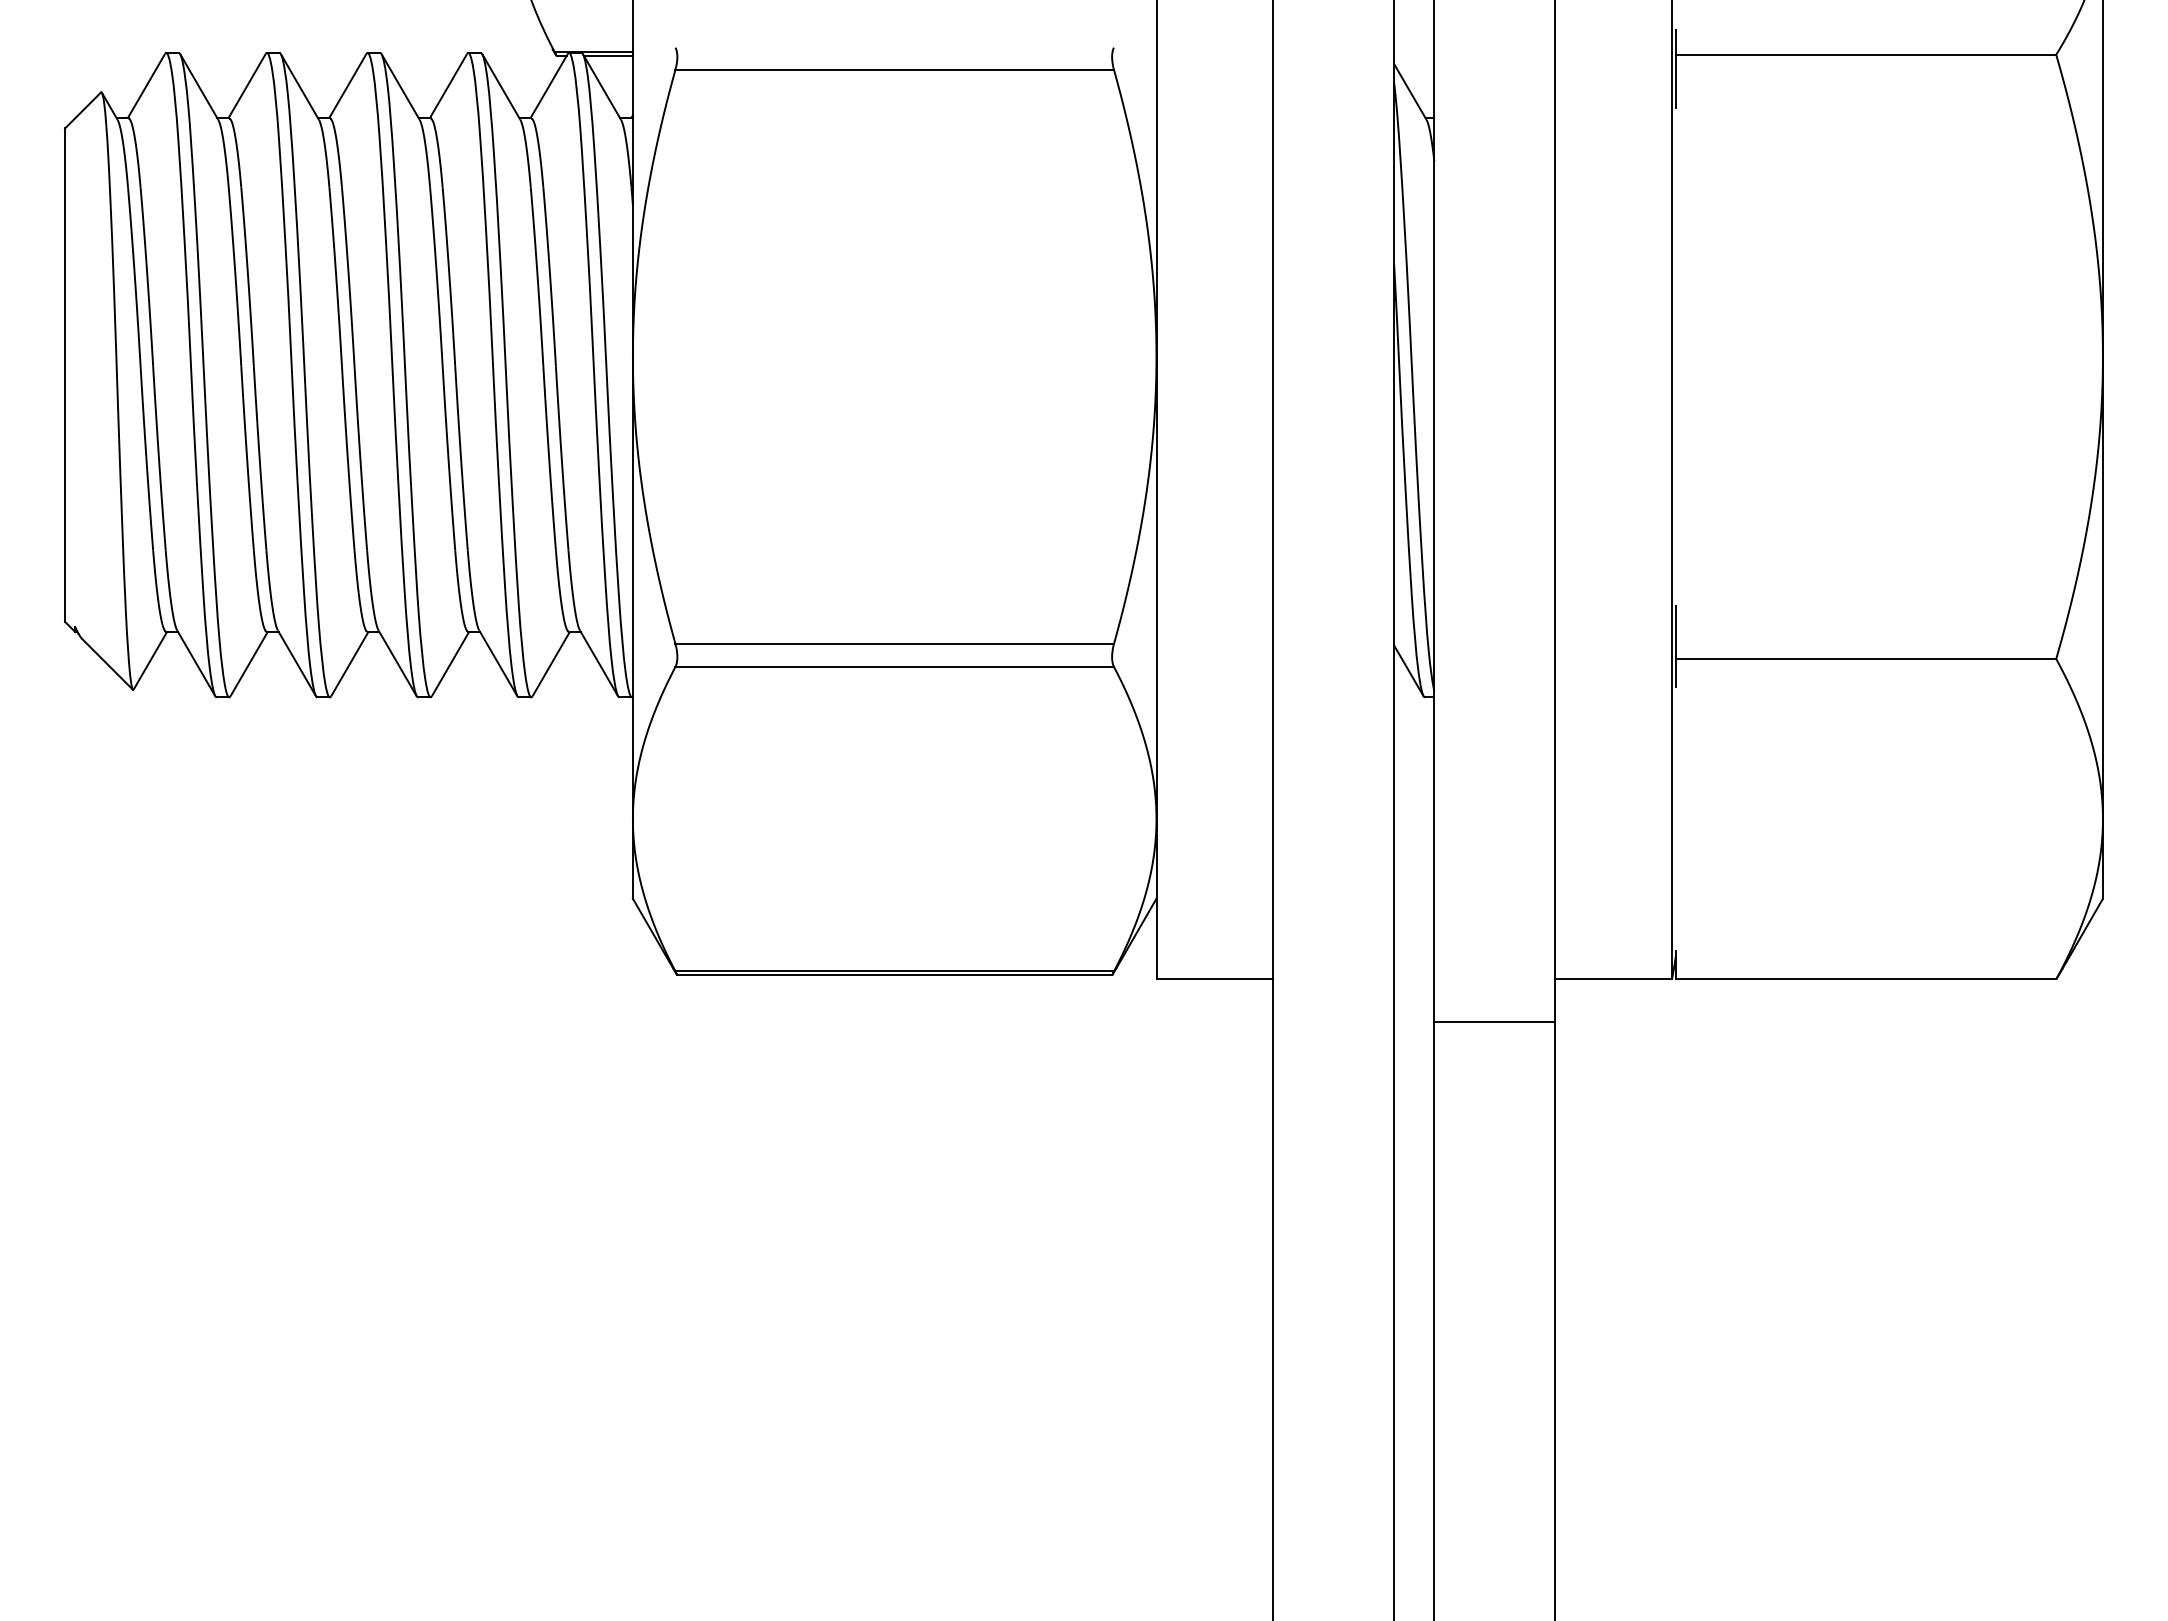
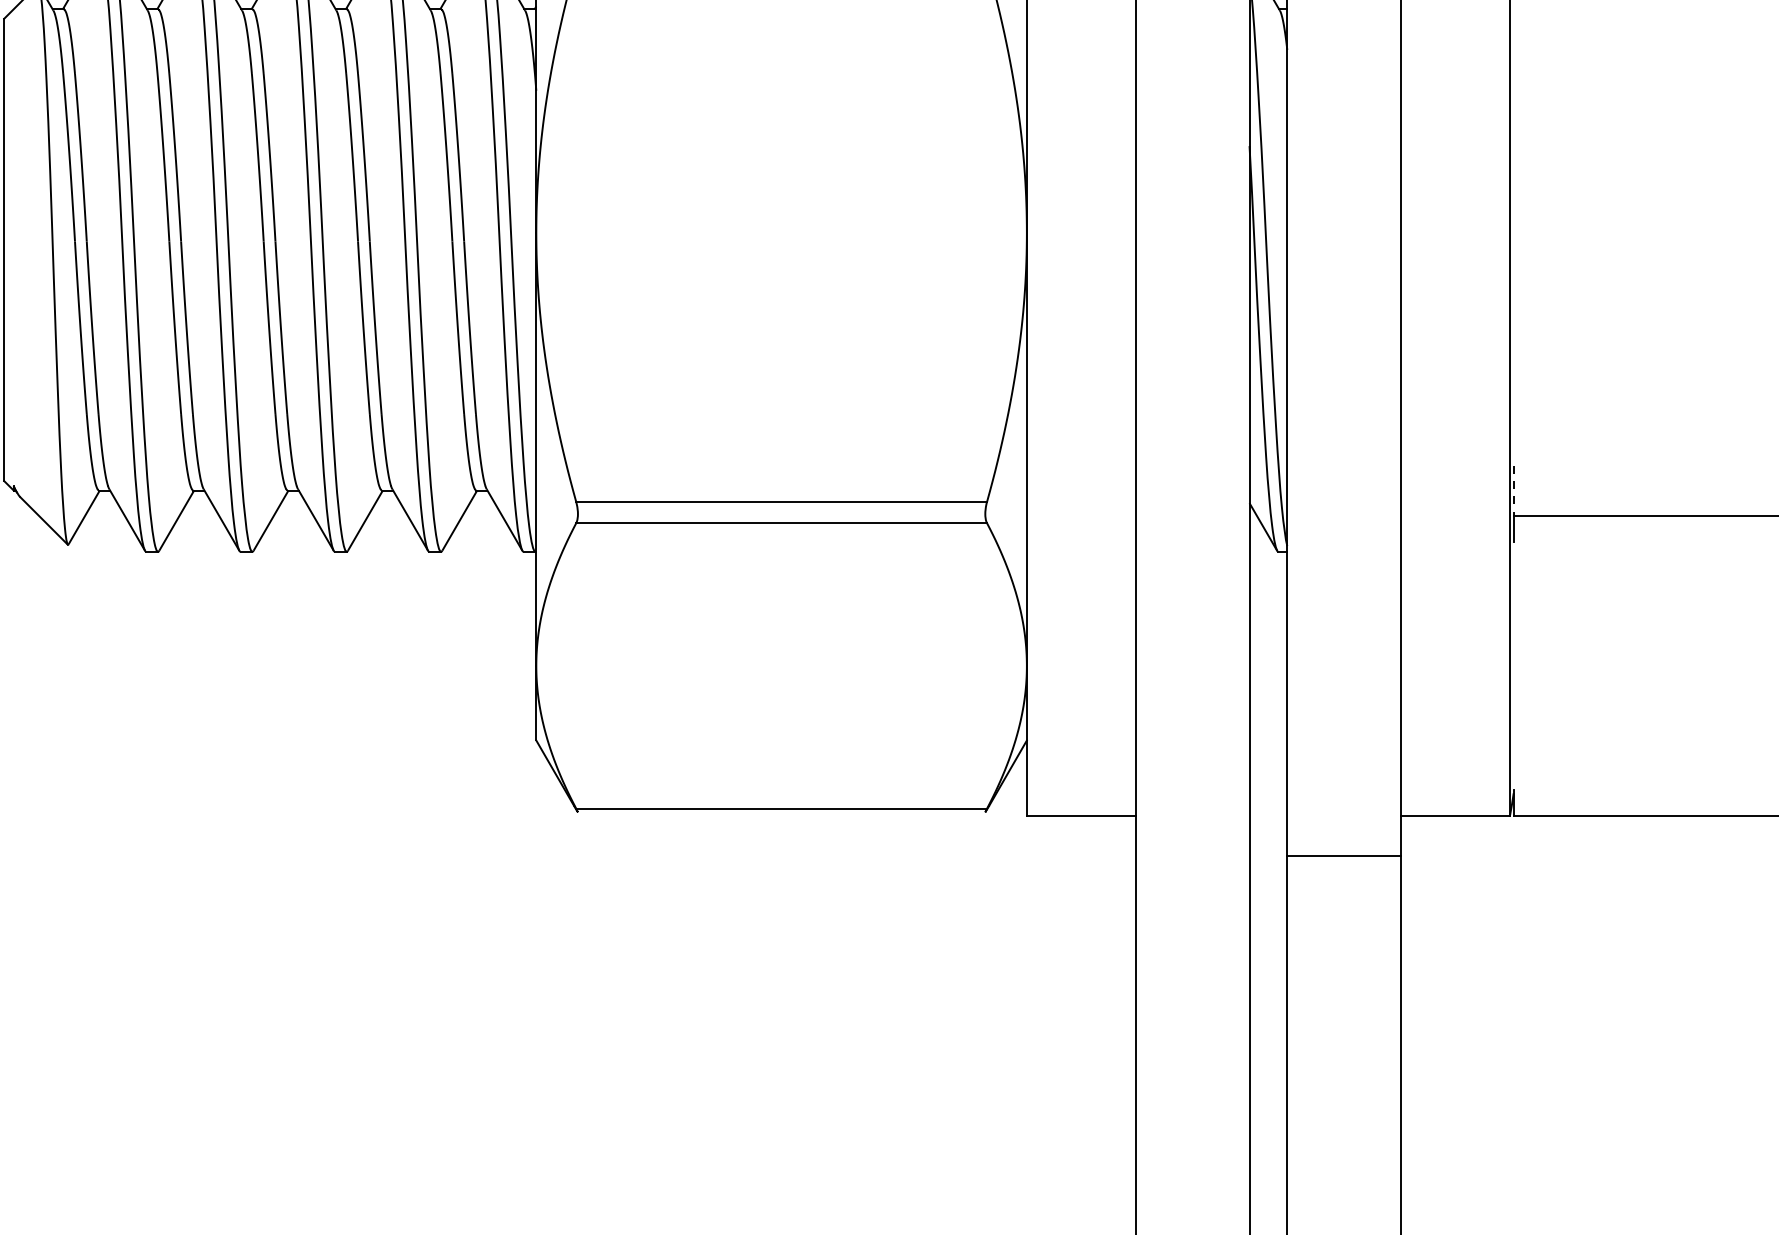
line: (1676, 633) -> (1514, 491), solid -> dashed
line: (894, 975) -> (781, 812), removed

